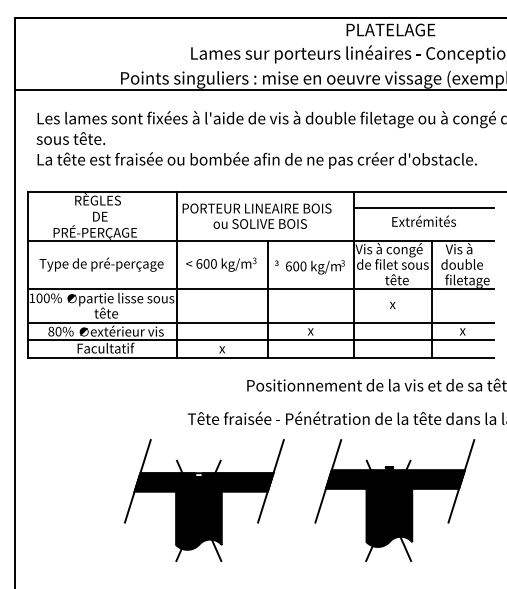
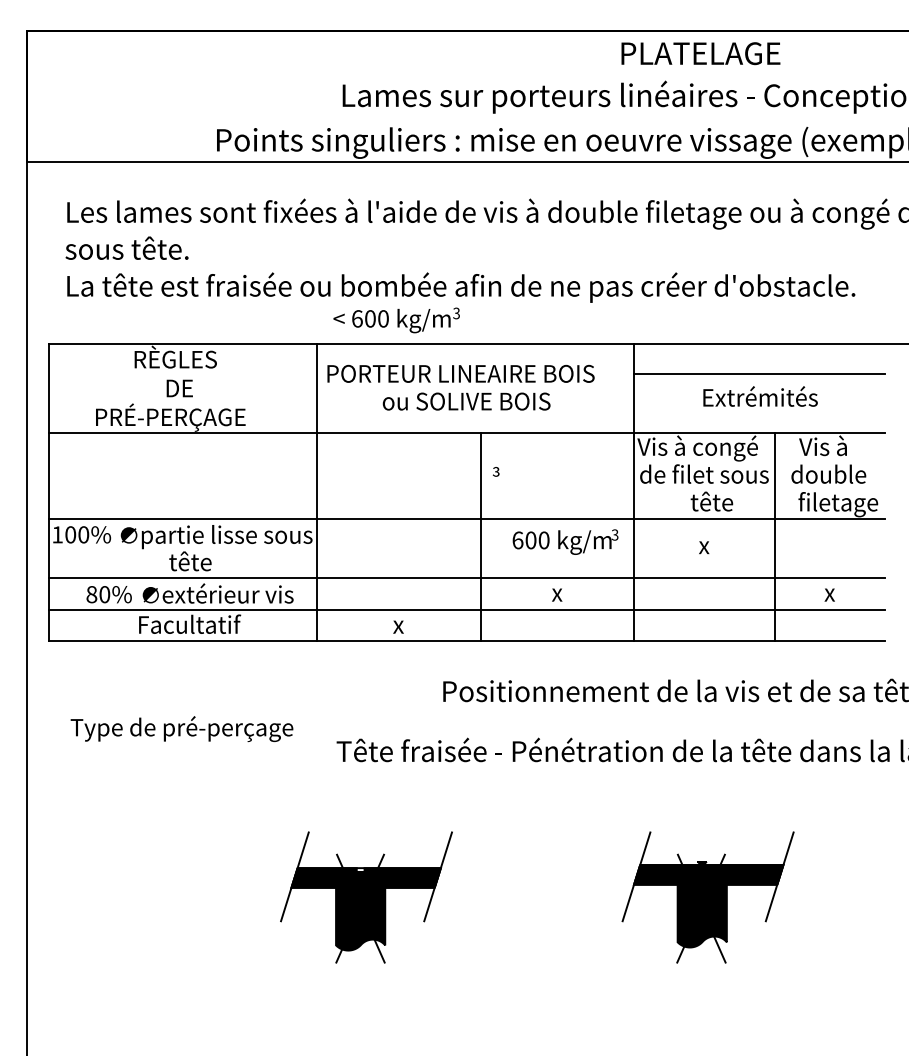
text: (101, 264) -> (181, 728), moved
text: (221, 264) -> (397, 319), moved
text: (315, 267) -> (565, 542), moved
part: (204, 500) -> (366, 897), size x0.6
part: (394, 500) -> (707, 897), size x0.6

